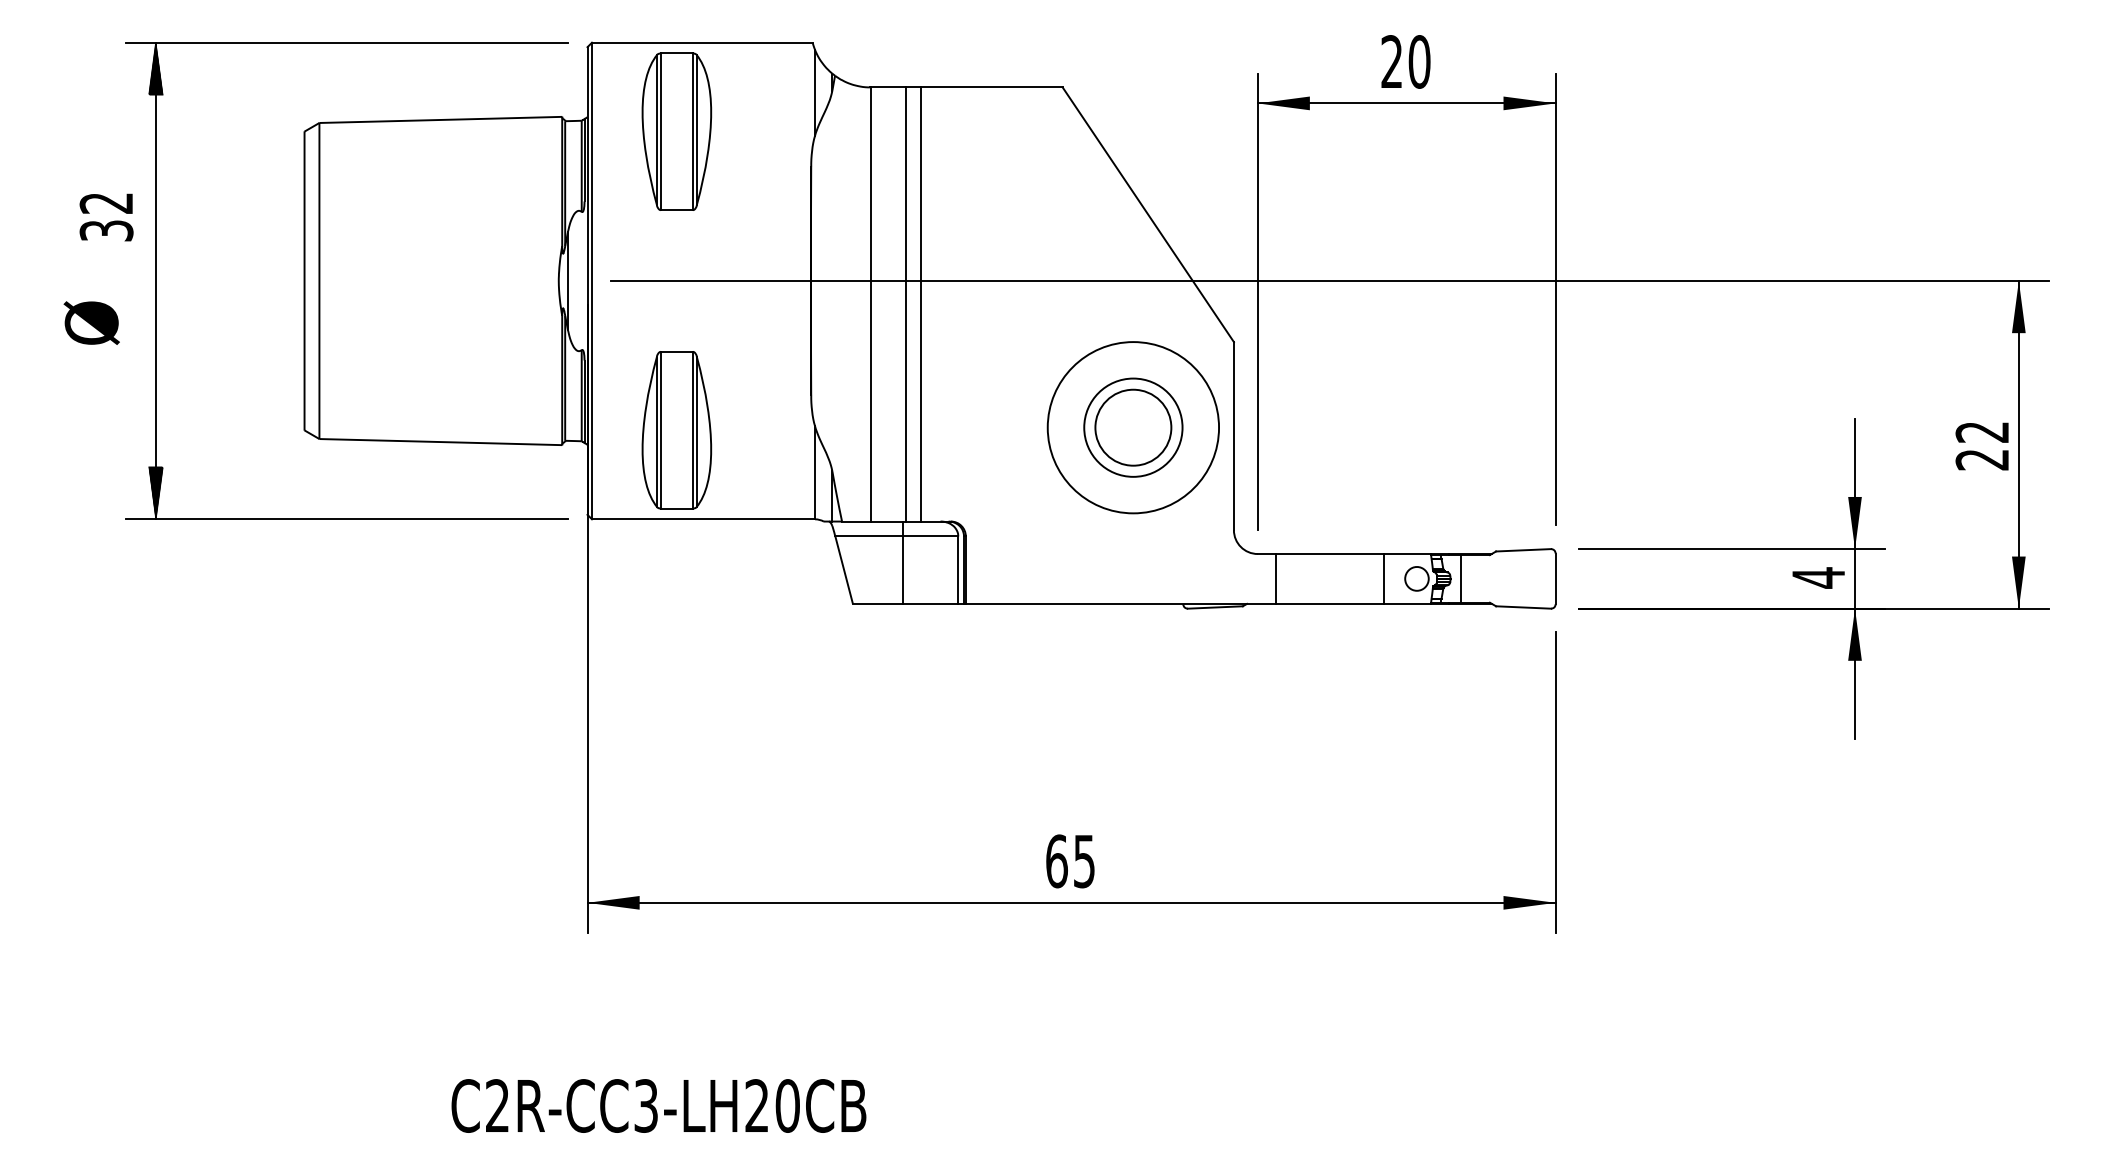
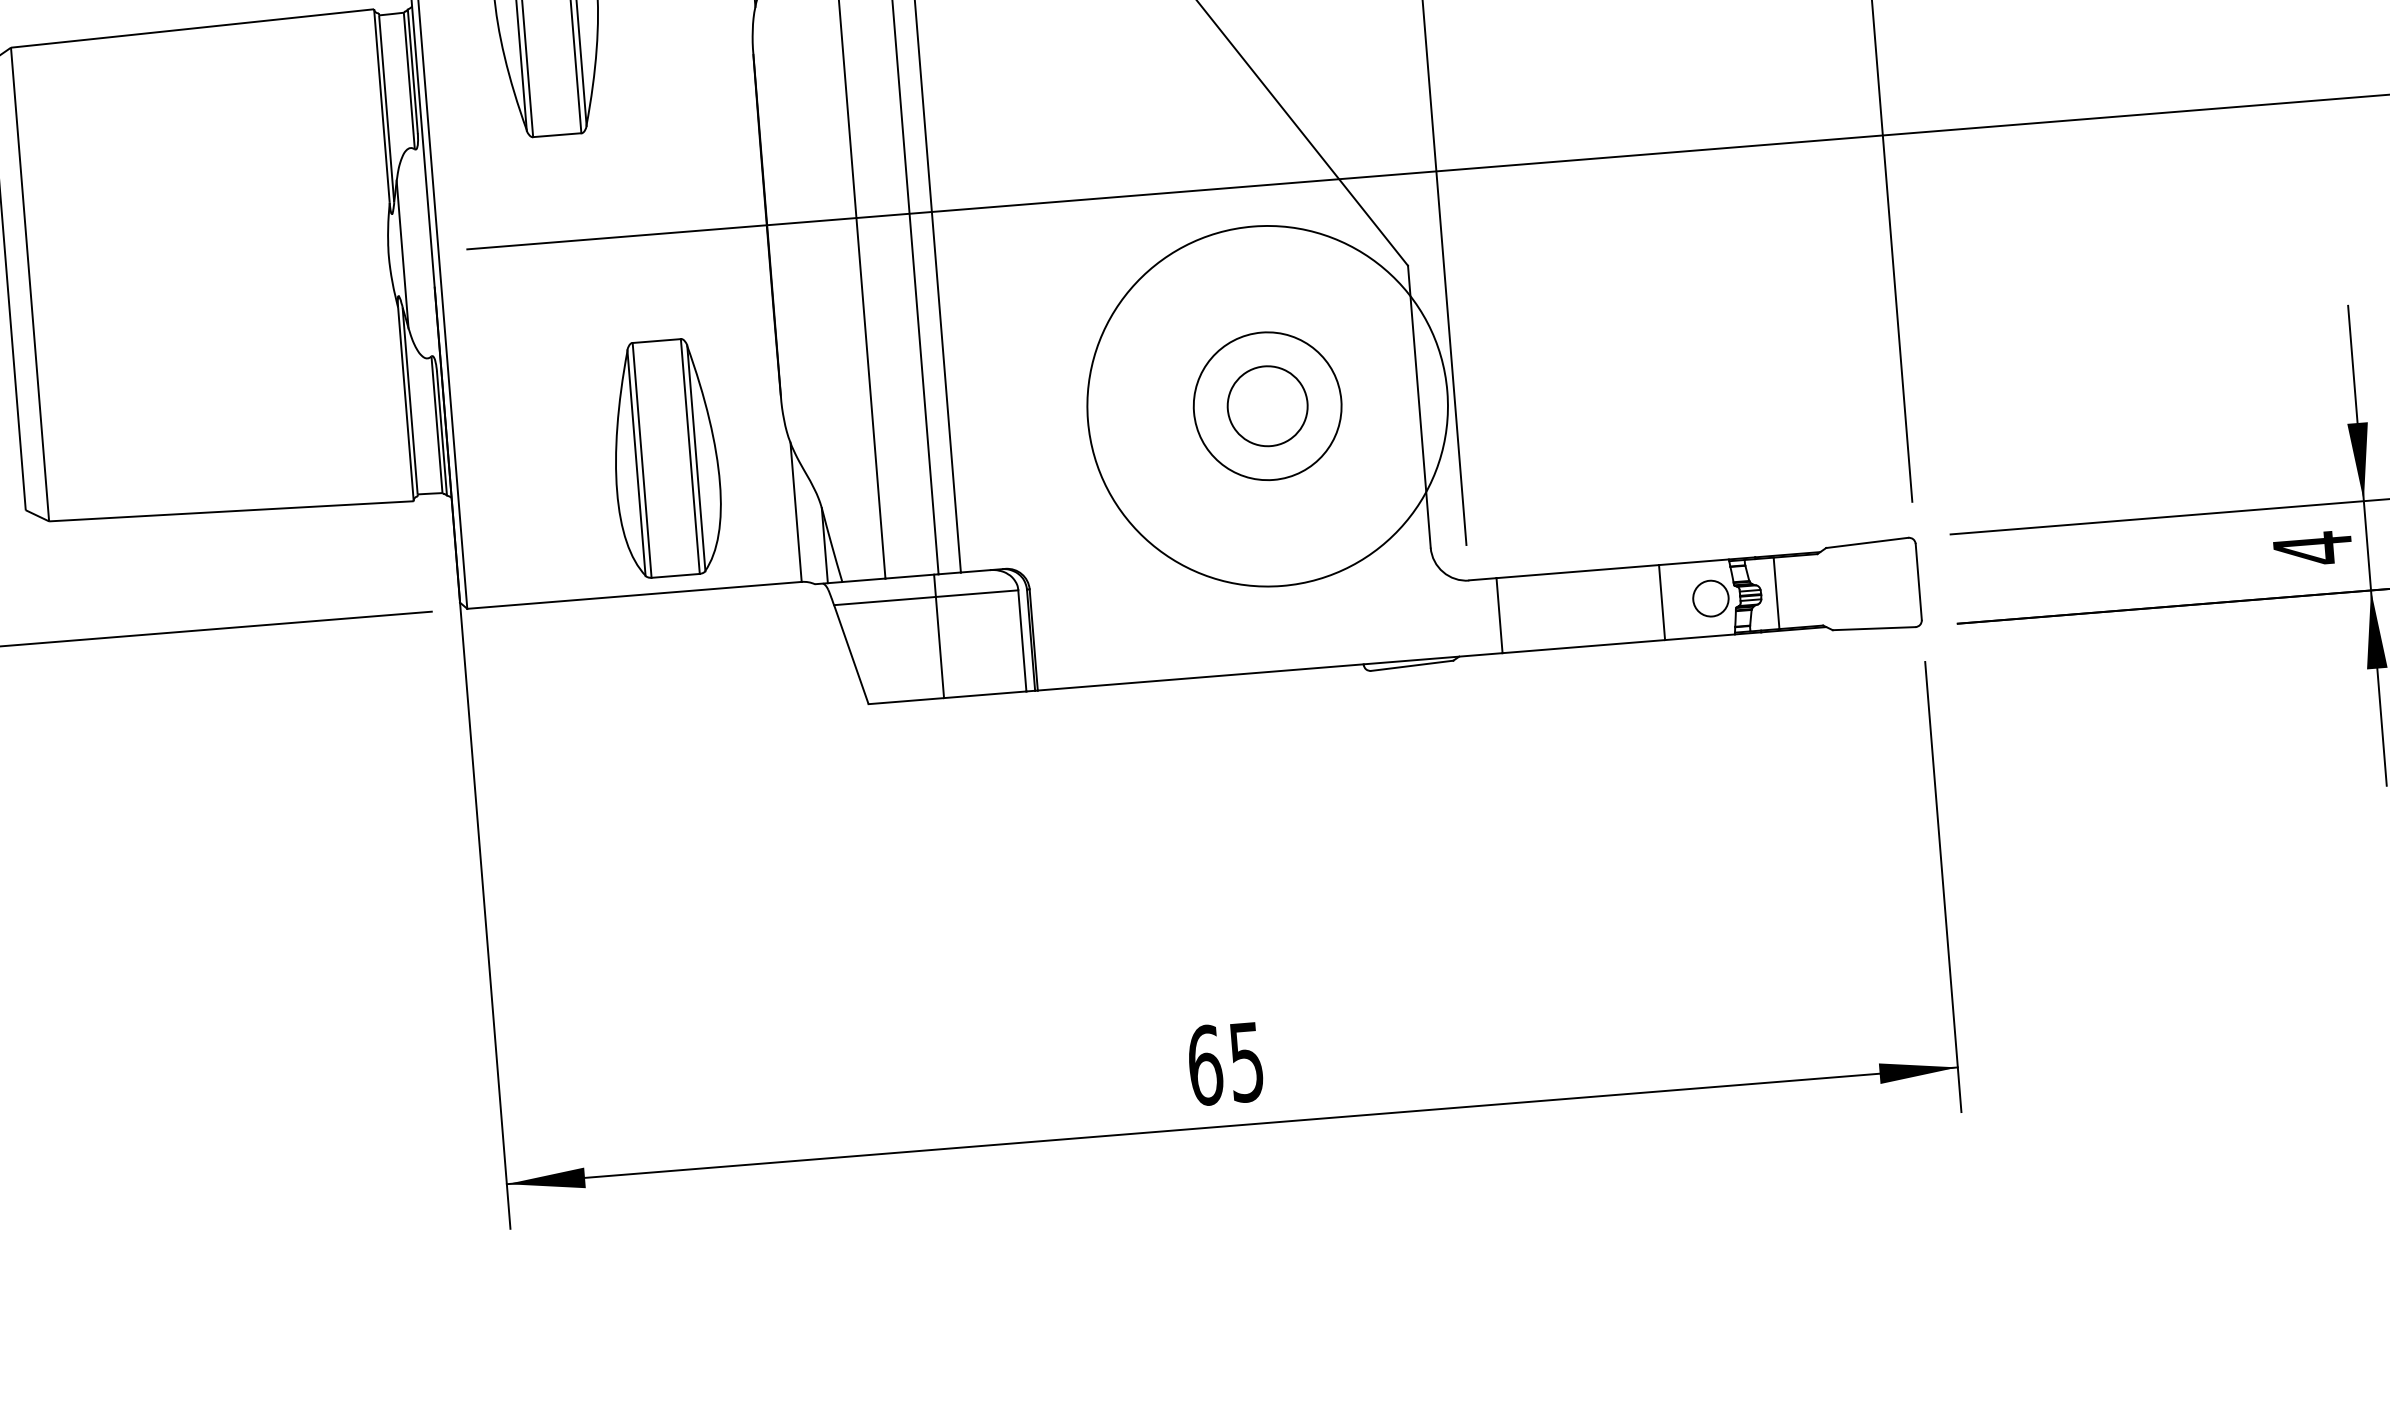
circle: (1133, 427) -> (1267, 405), size x0.7
circle: (1133, 427) -> (1267, 405), size x1.4
part: (676, 430) -> (665, 458), moved

